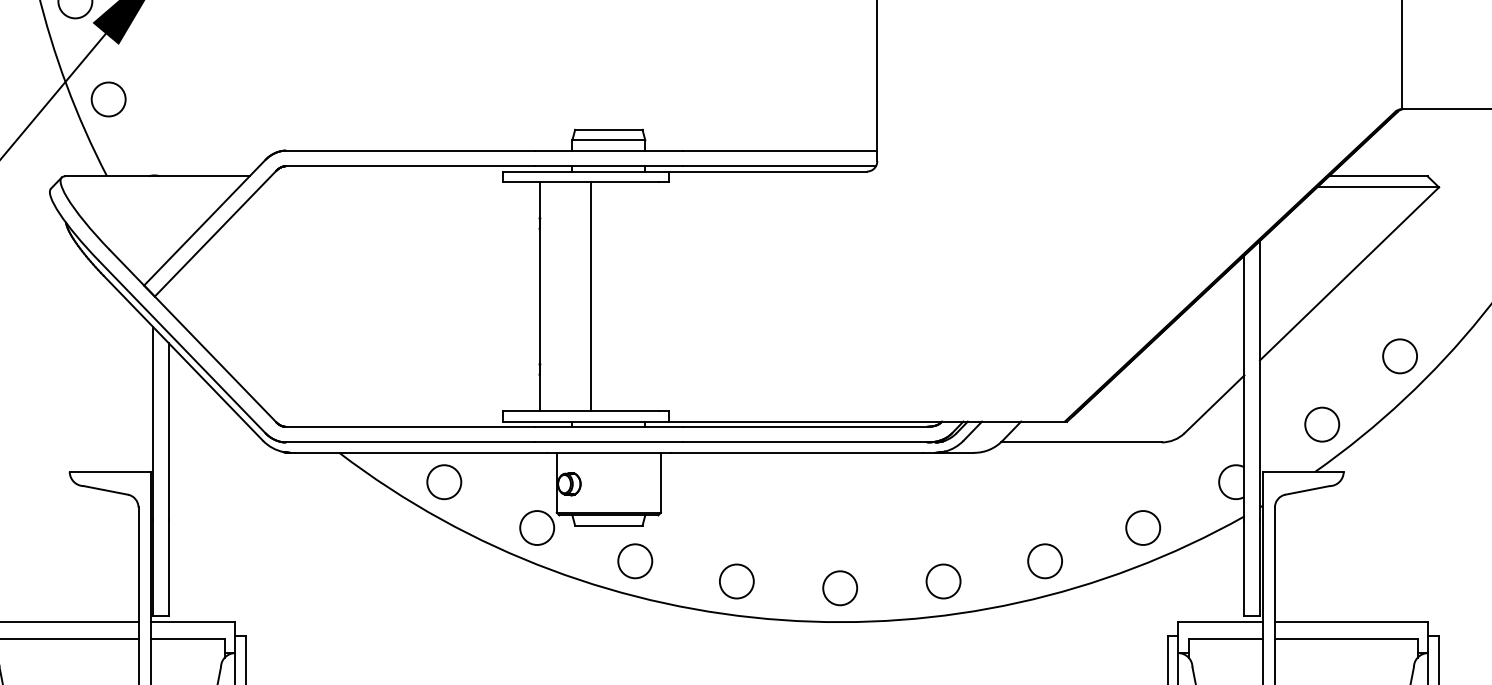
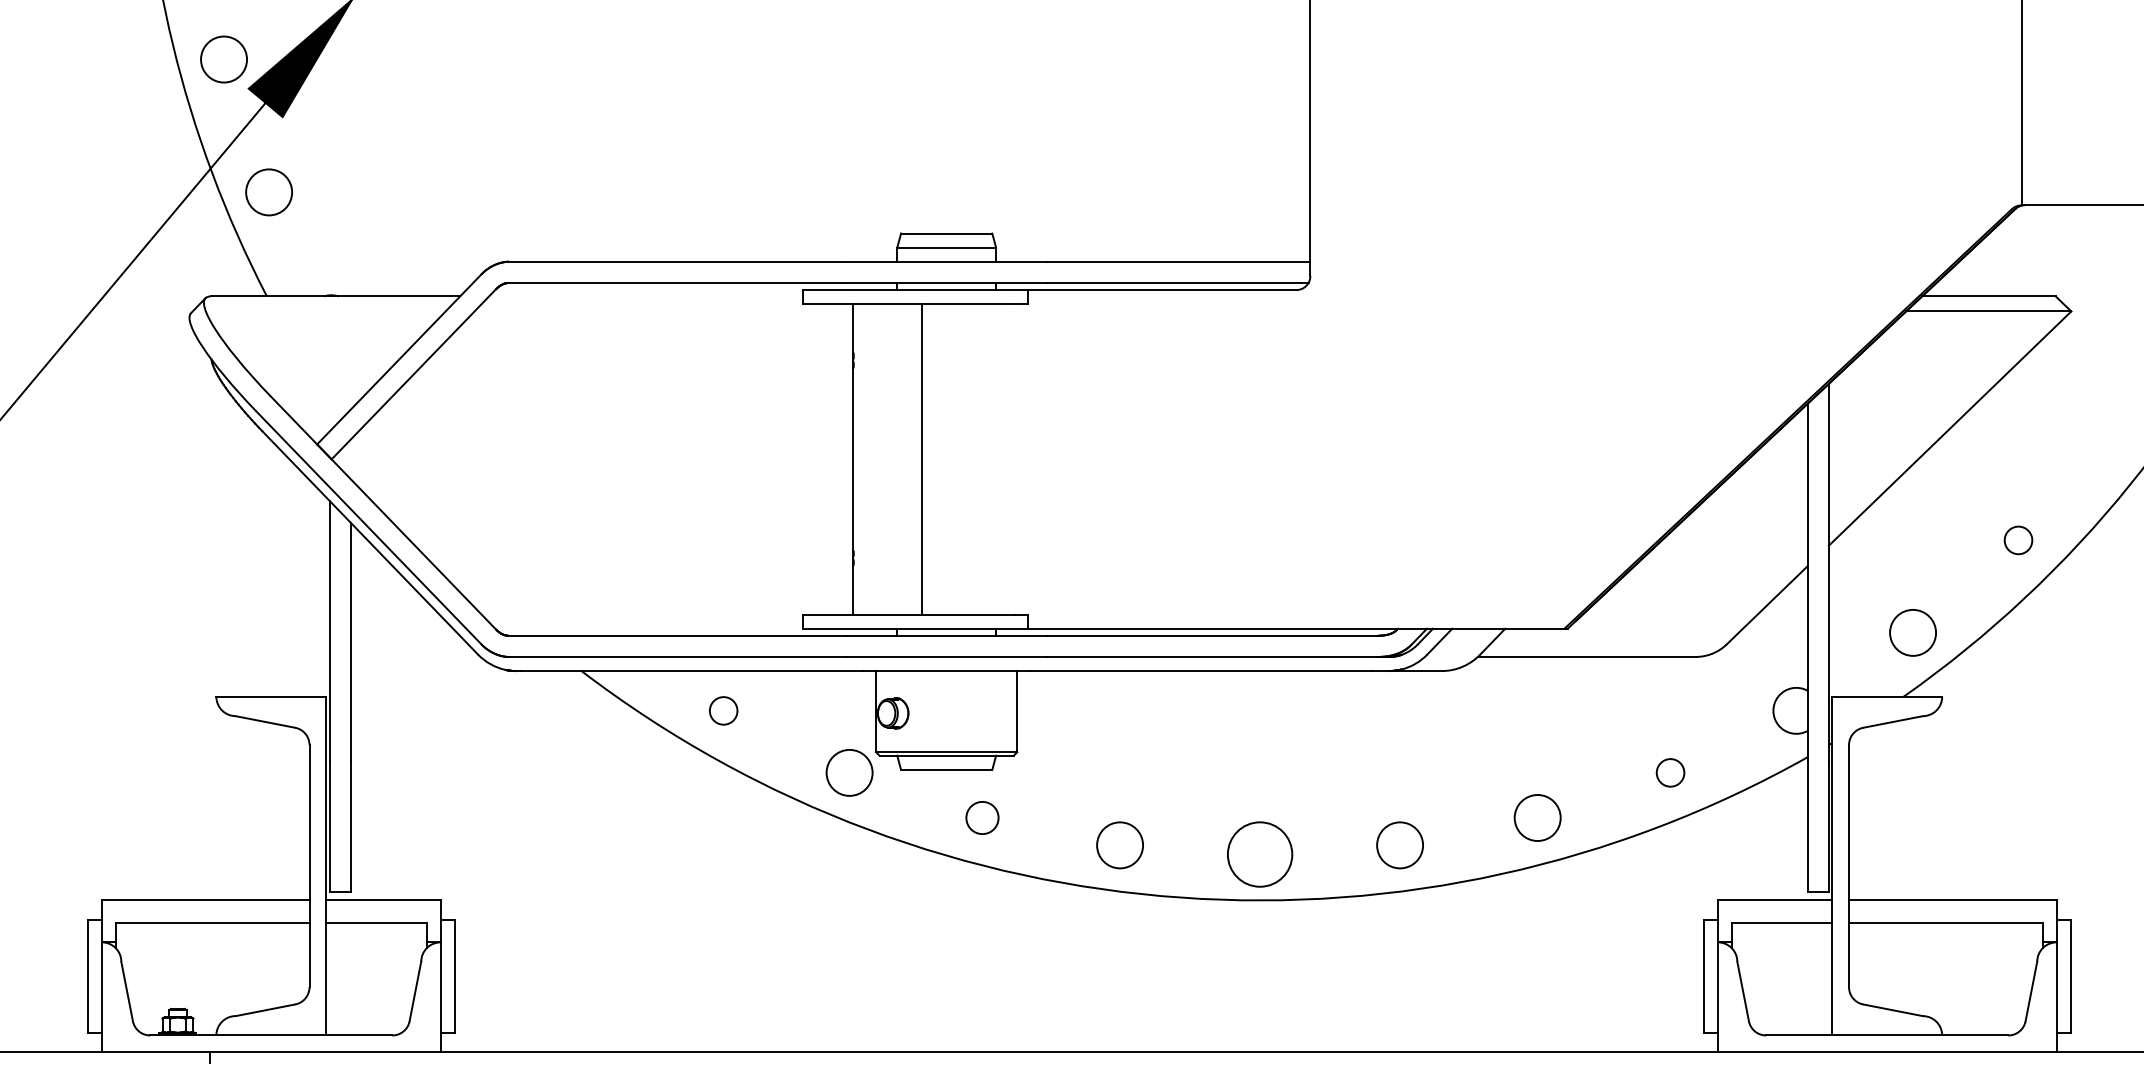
circle: (1400, 356) -> (2018, 540), size x0.6
circle: (444, 481) -> (723, 710), size x0.6
circle: (1143, 527) -> (1670, 772), size x0.6
circle: (635, 560) -> (982, 817), size x0.7
circle: (840, 588) -> (1260, 854), size x1.4

